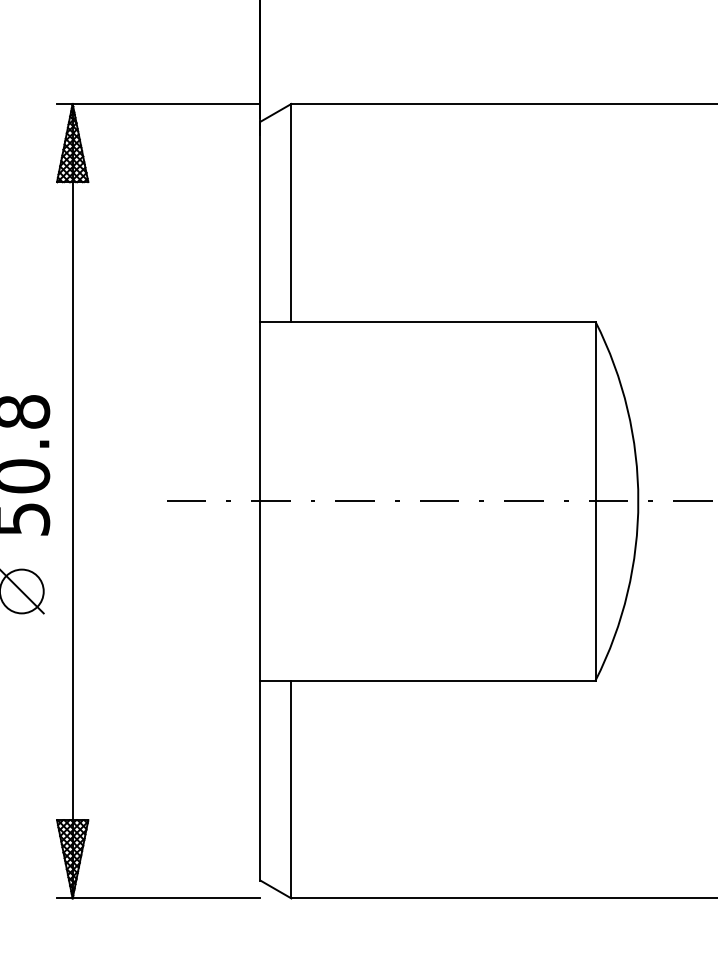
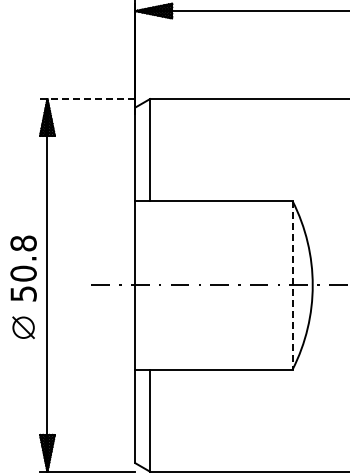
line: (158, 104) -> (87, 99), solid -> dashed
line: (595, 501) -> (292, 285), solid -> dashed

